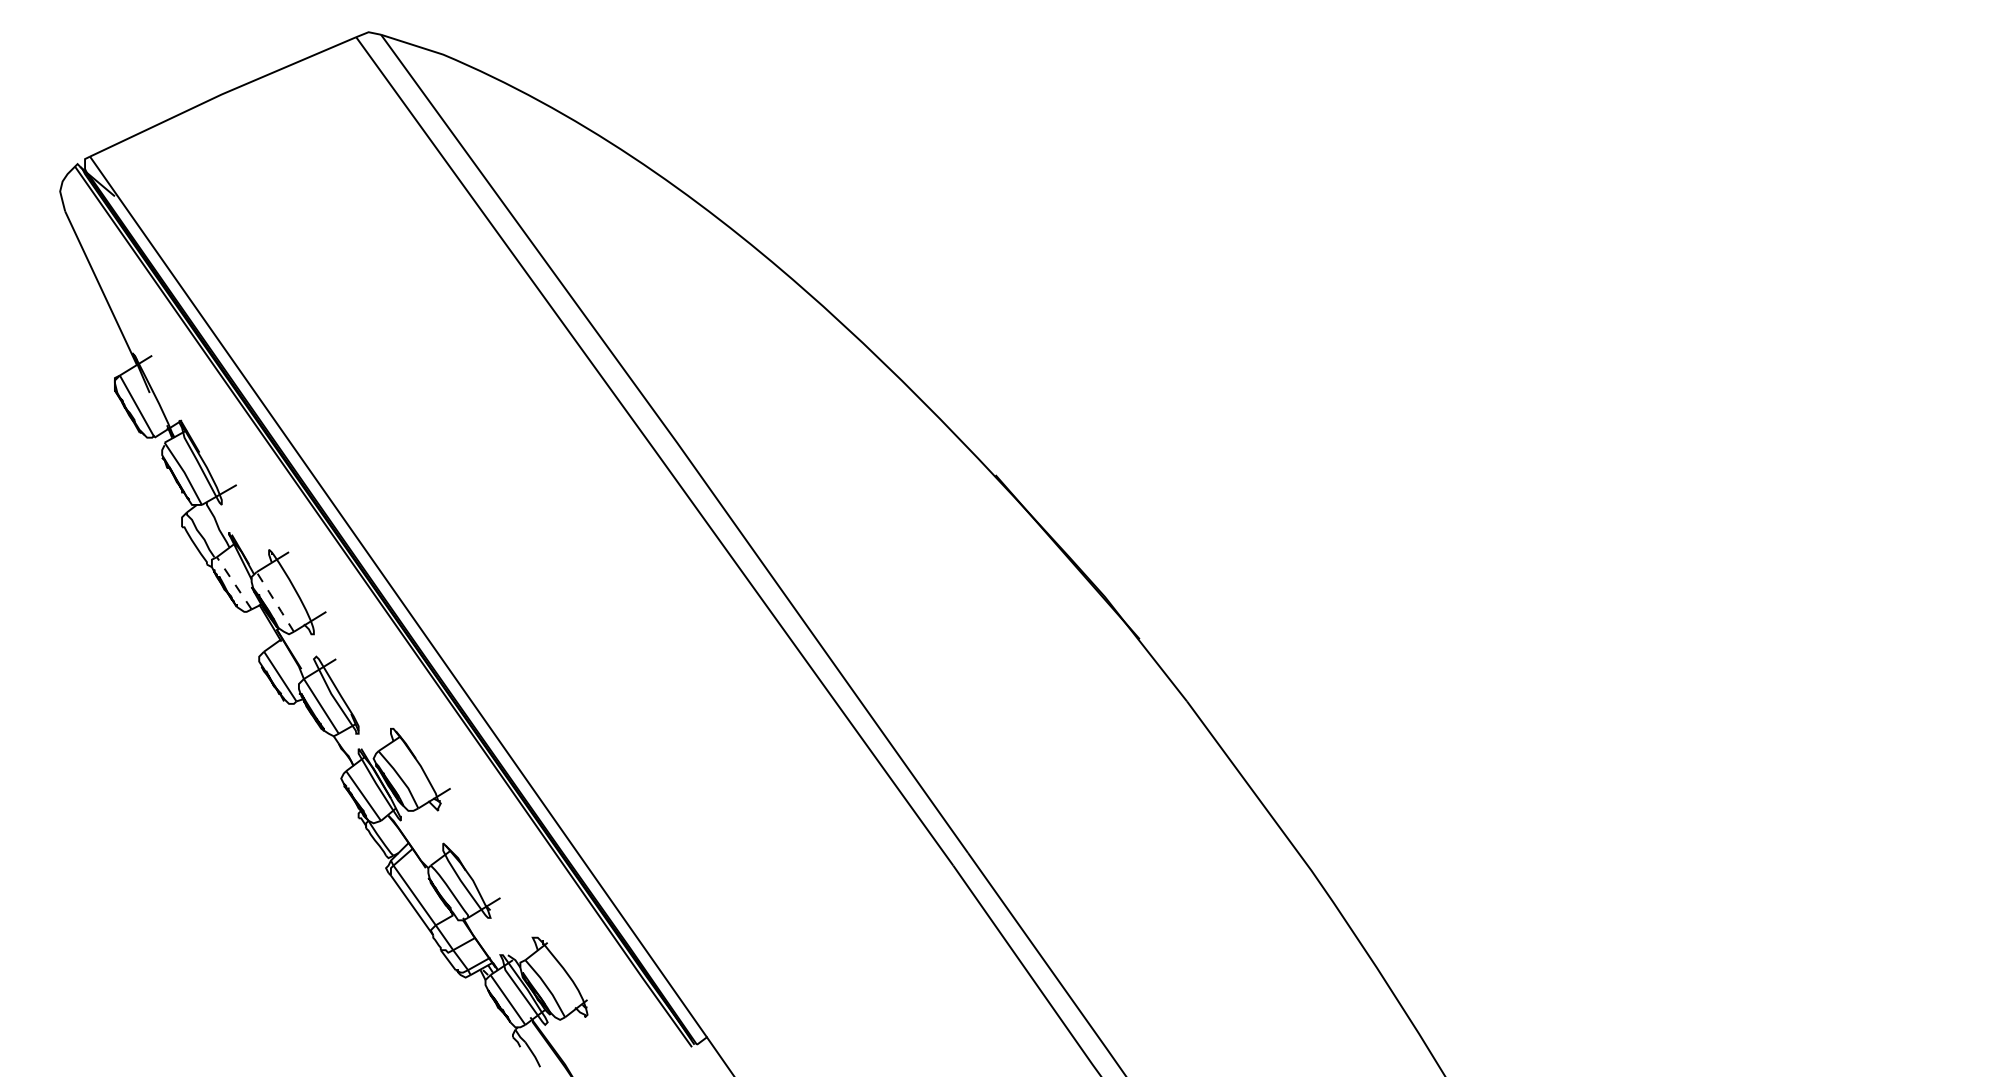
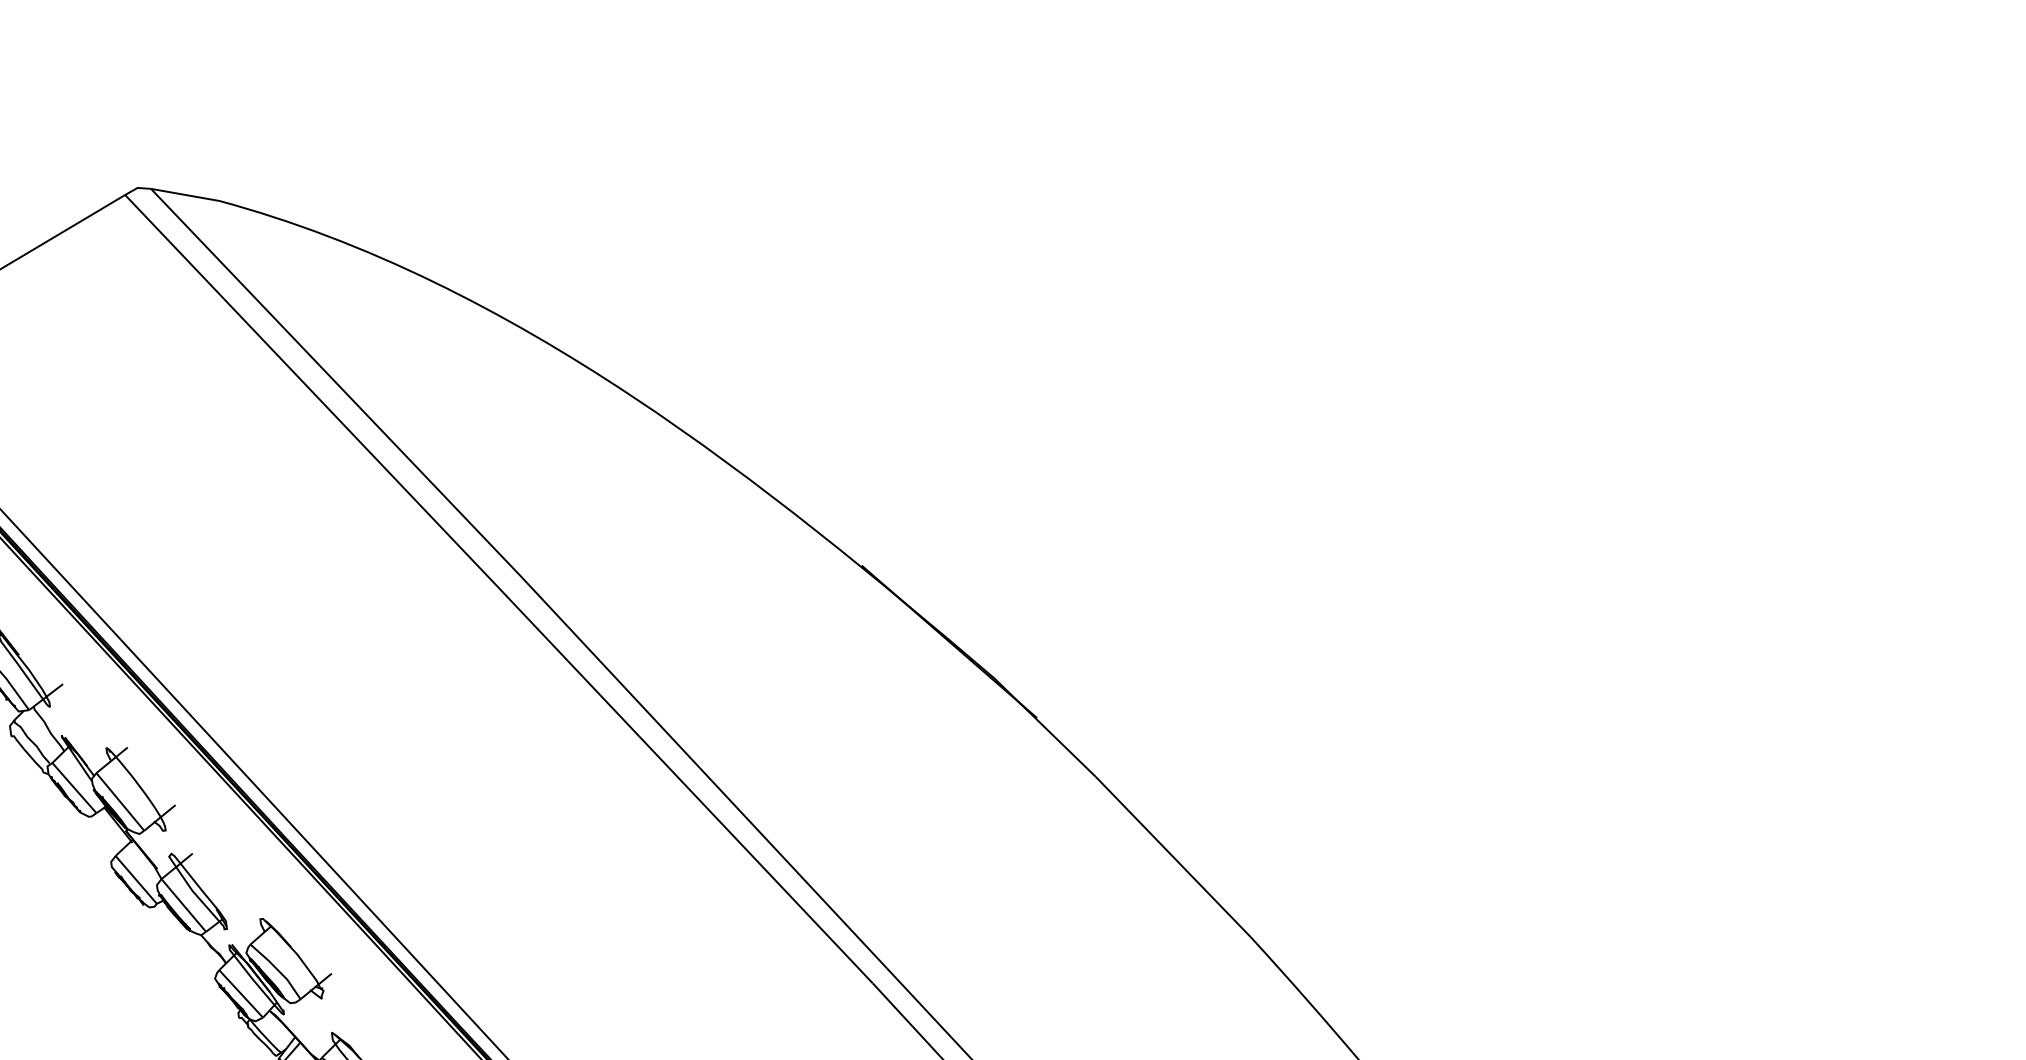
line: (234, 582) -> (74, 787), dashed -> solid
line: (275, 601) -> (120, 801), dashed -> solid

